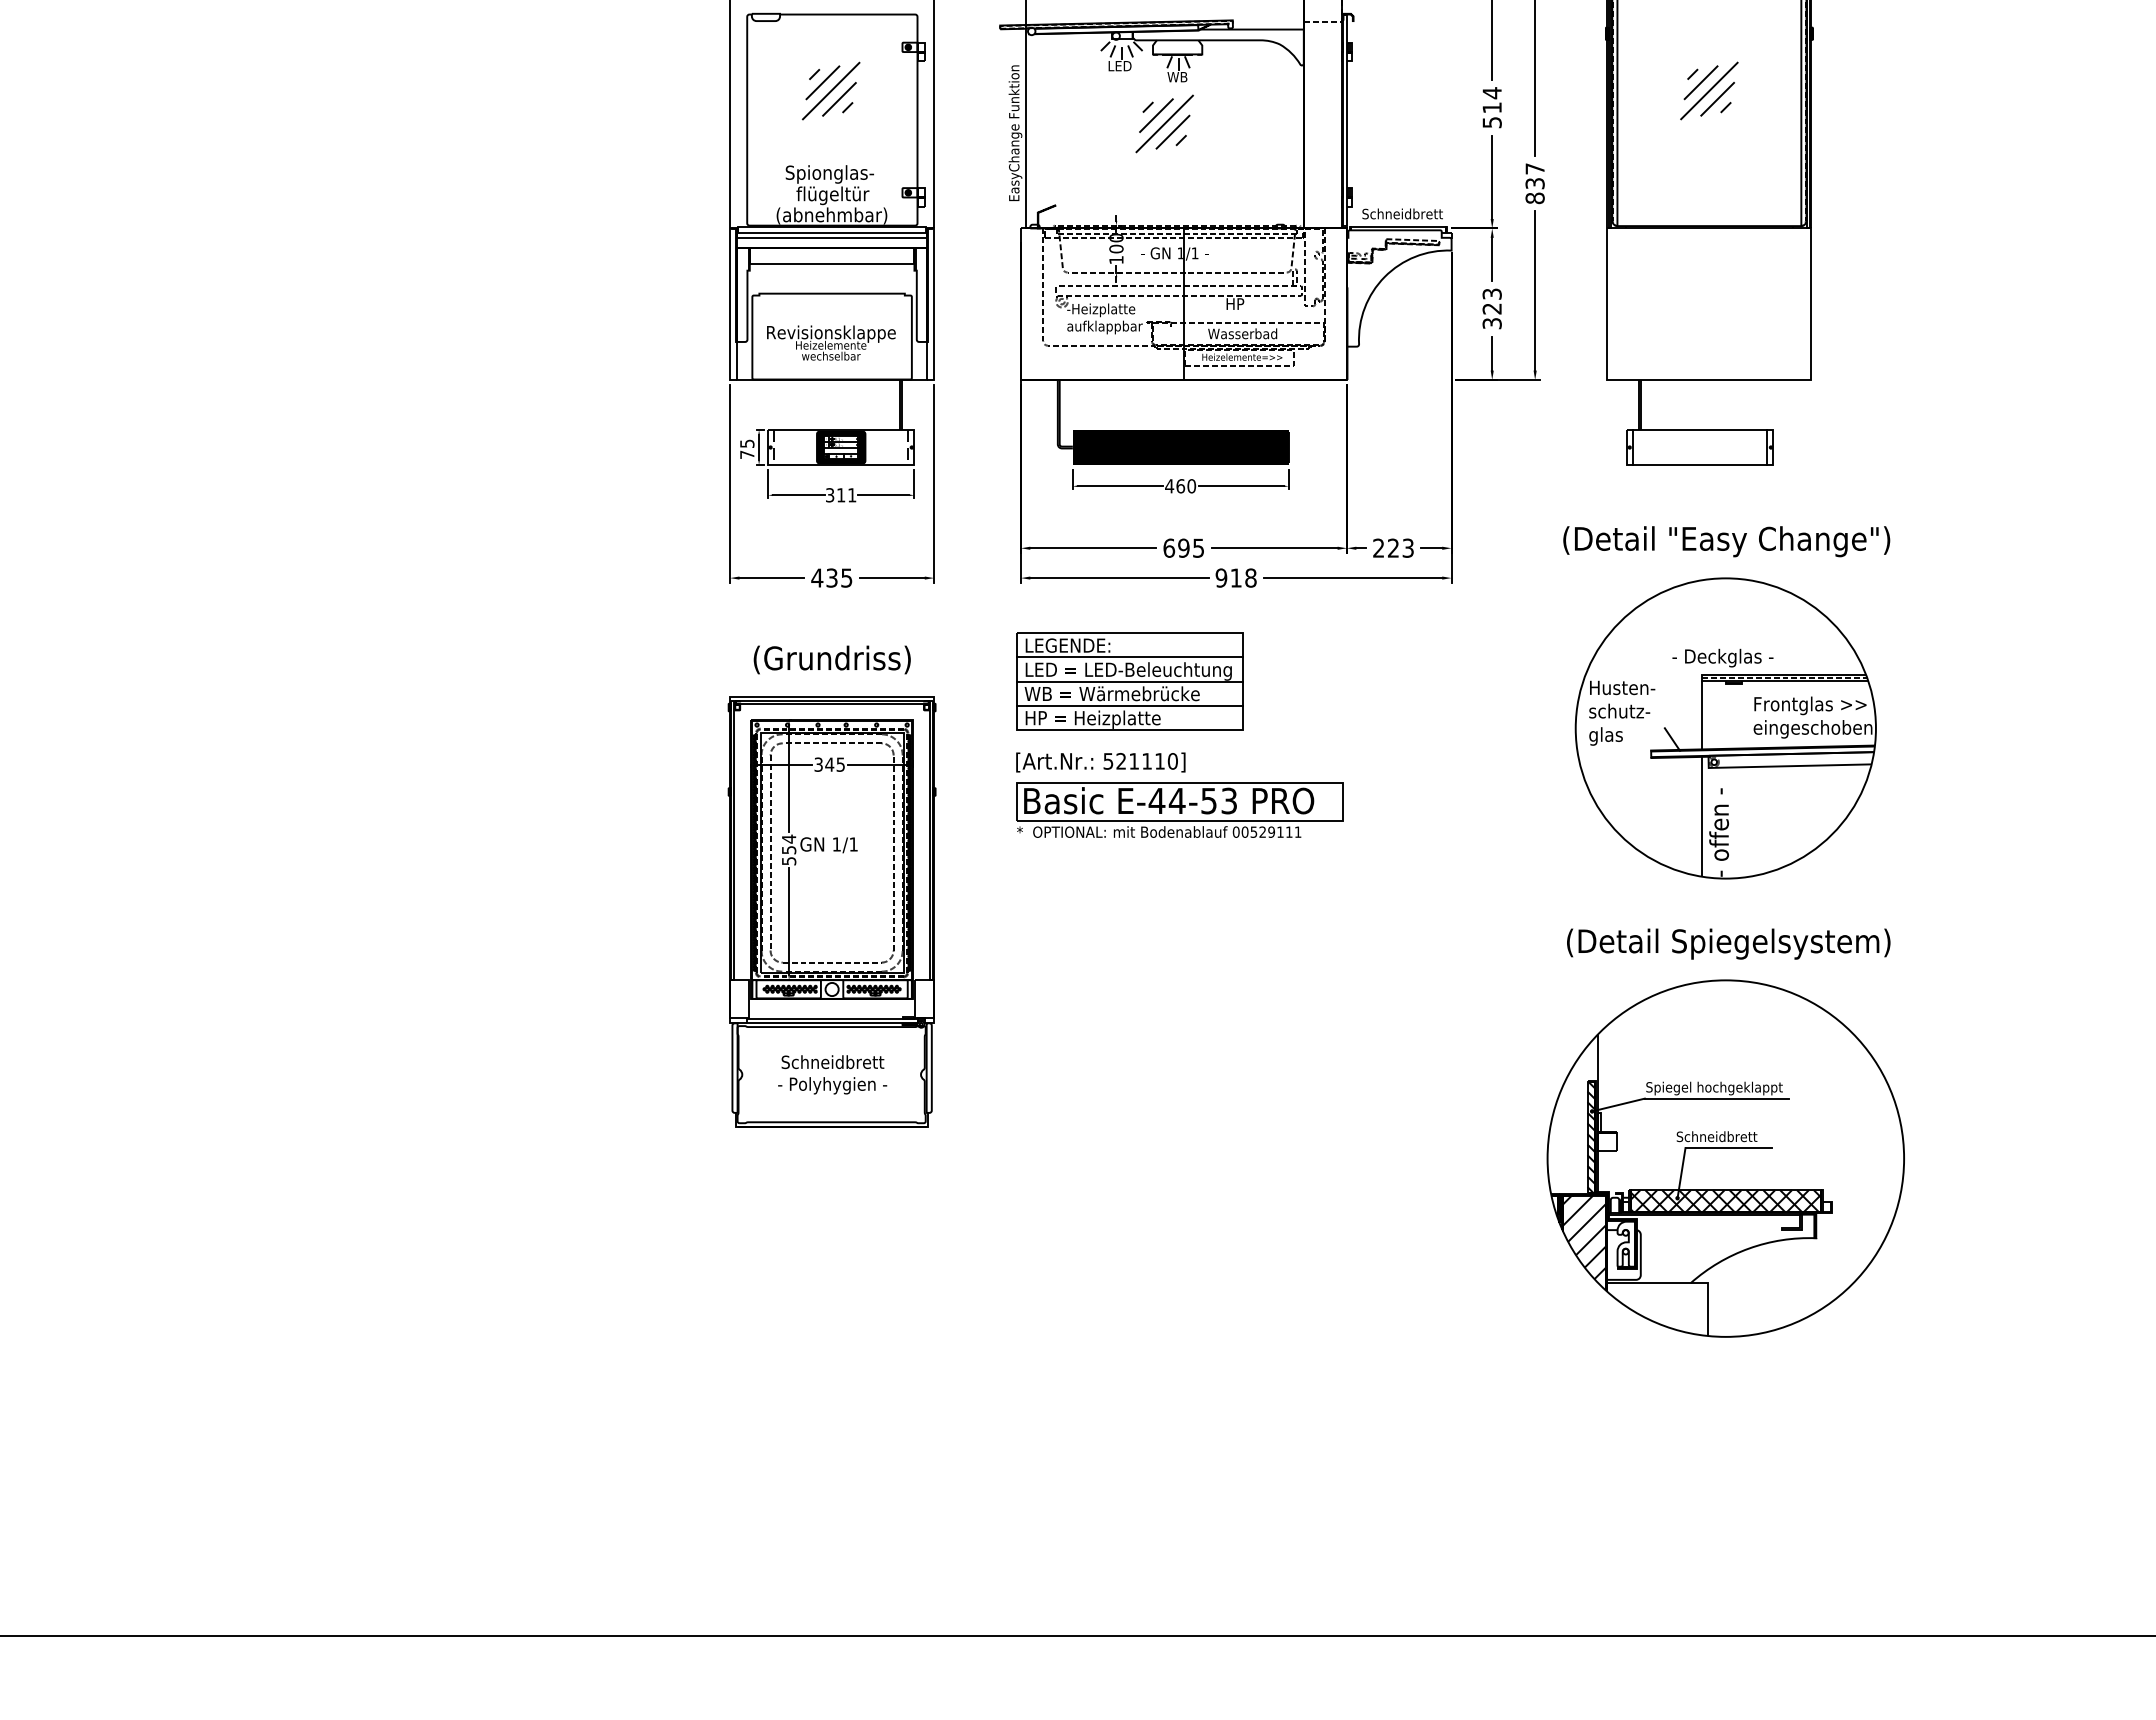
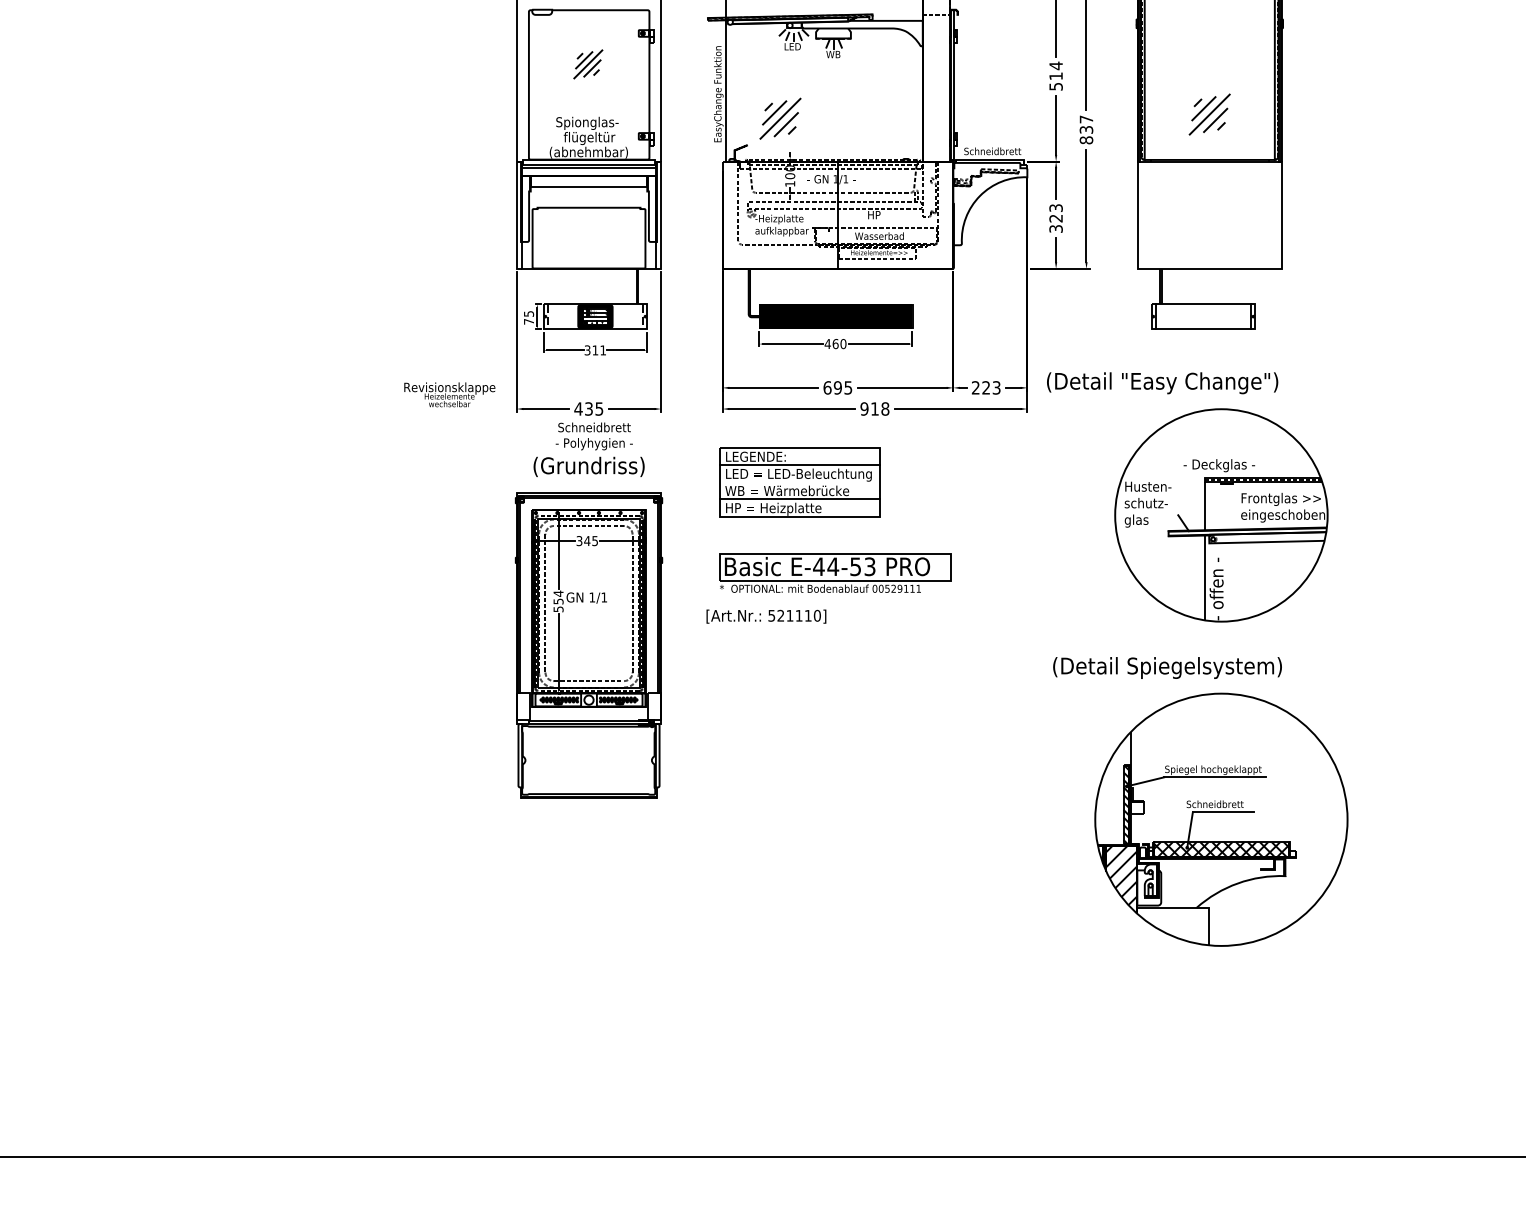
part: (830, 90) -> (587, 64), size x0.7
part: (1709, 90) -> (1209, 114), moved
part: (1164, 123) -> (780, 118), moved
text: (831, 342) -> (449, 394), moved
text: (1726, 541) -> (1162, 383), moved
line: (1129, 681) -> (799, 482), removed
text: (1100, 762) -> (766, 616), moved
text: (1728, 943) -> (1167, 667), moved
text: (832, 1074) -> (594, 436), moved

